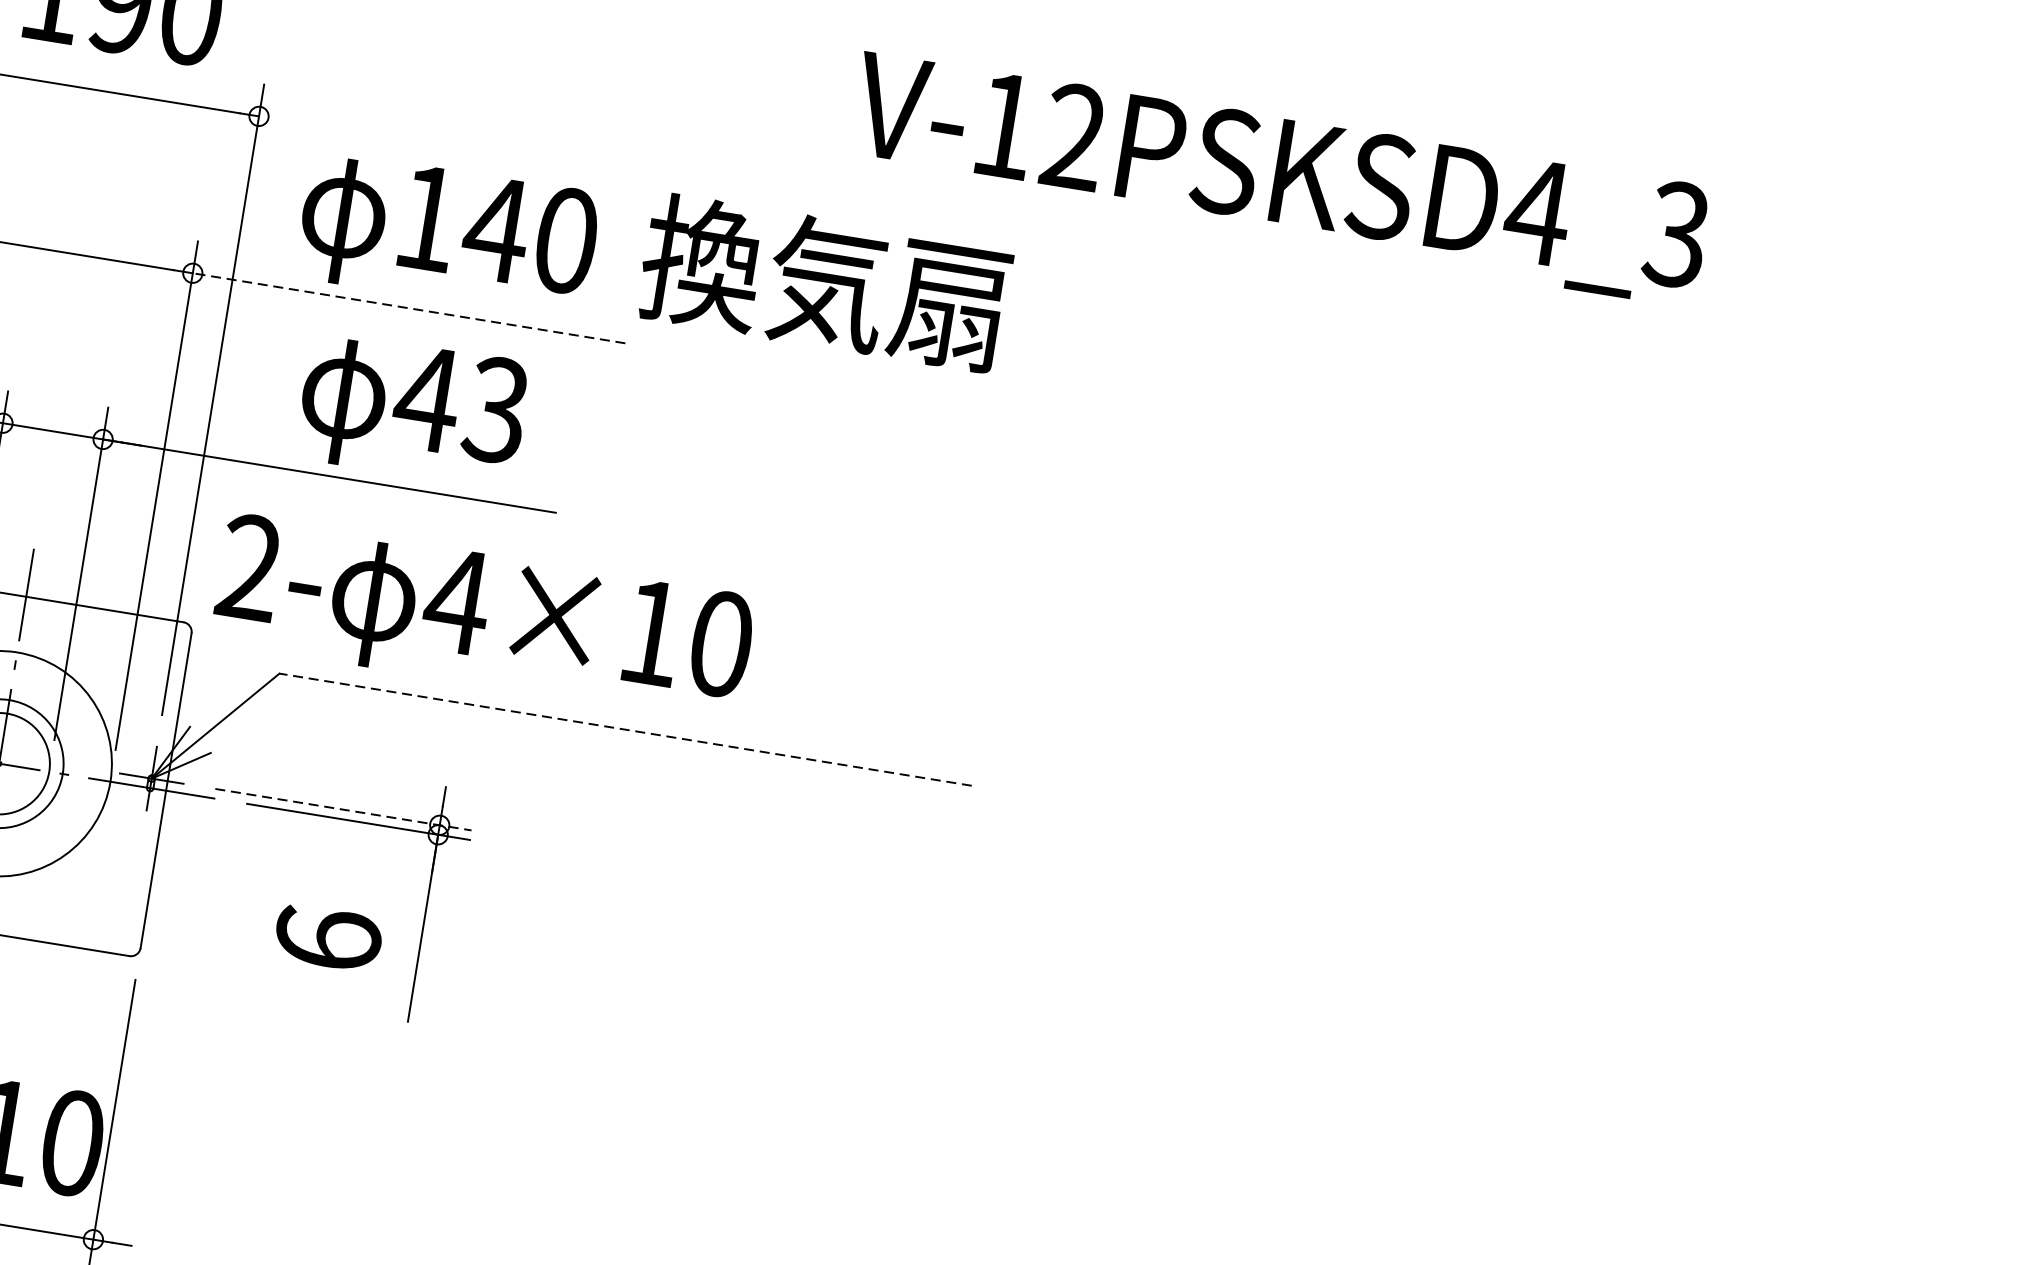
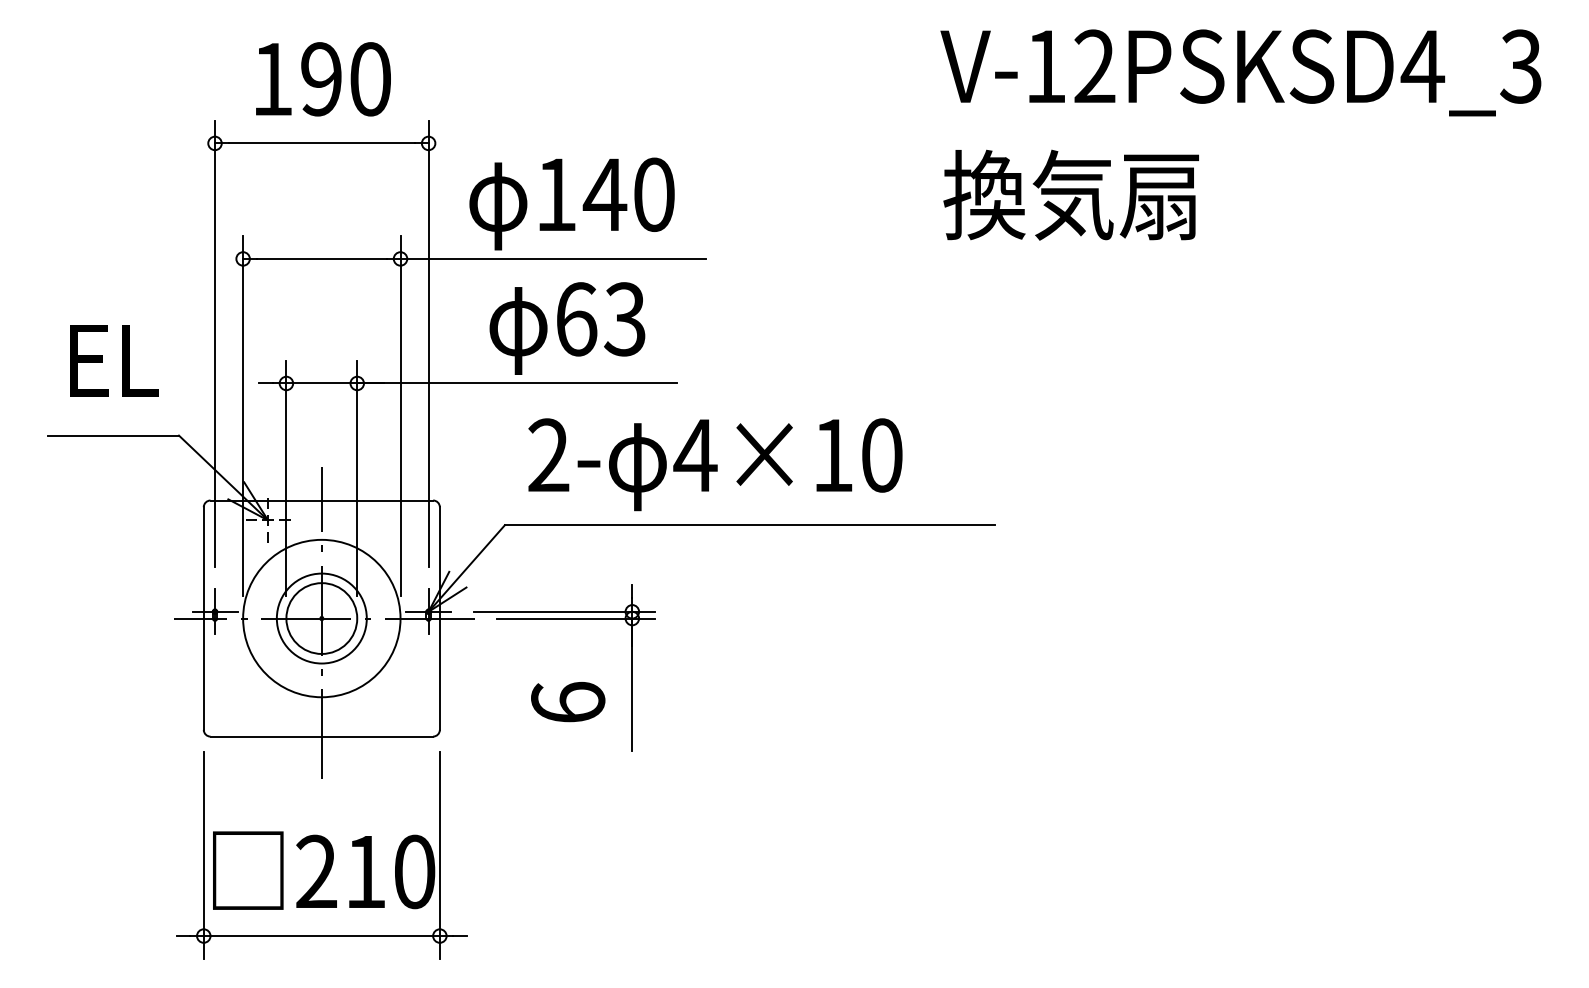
text: (1278, 178) -> (1240, 72), moved
text: (823, 282) -> (1070, 194), moved
line: (409, 307) -> (553, 258), dashed -> solid
text: (427, 399) -> (576, 319), 43 -> 63
text: (483, 618) -> (715, 464), moved
line: (625, 730) -> (749, 525), dashed -> solid
line: (343, 809) -> (564, 611), dashed -> solid

